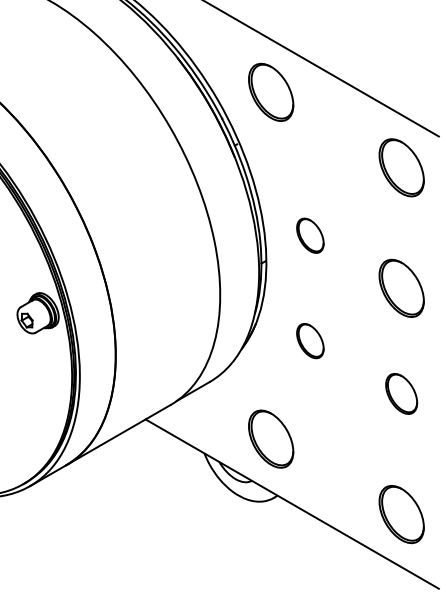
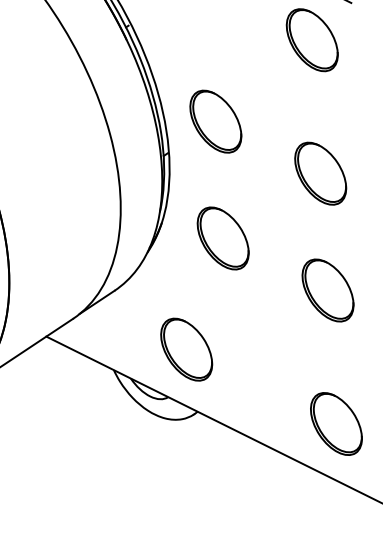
part: (310, 235) -> (216, 121), size x1.67
part: (310, 340) -> (223, 237), size x1.67
part: (401, 393) -> (327, 290), size x1.43

